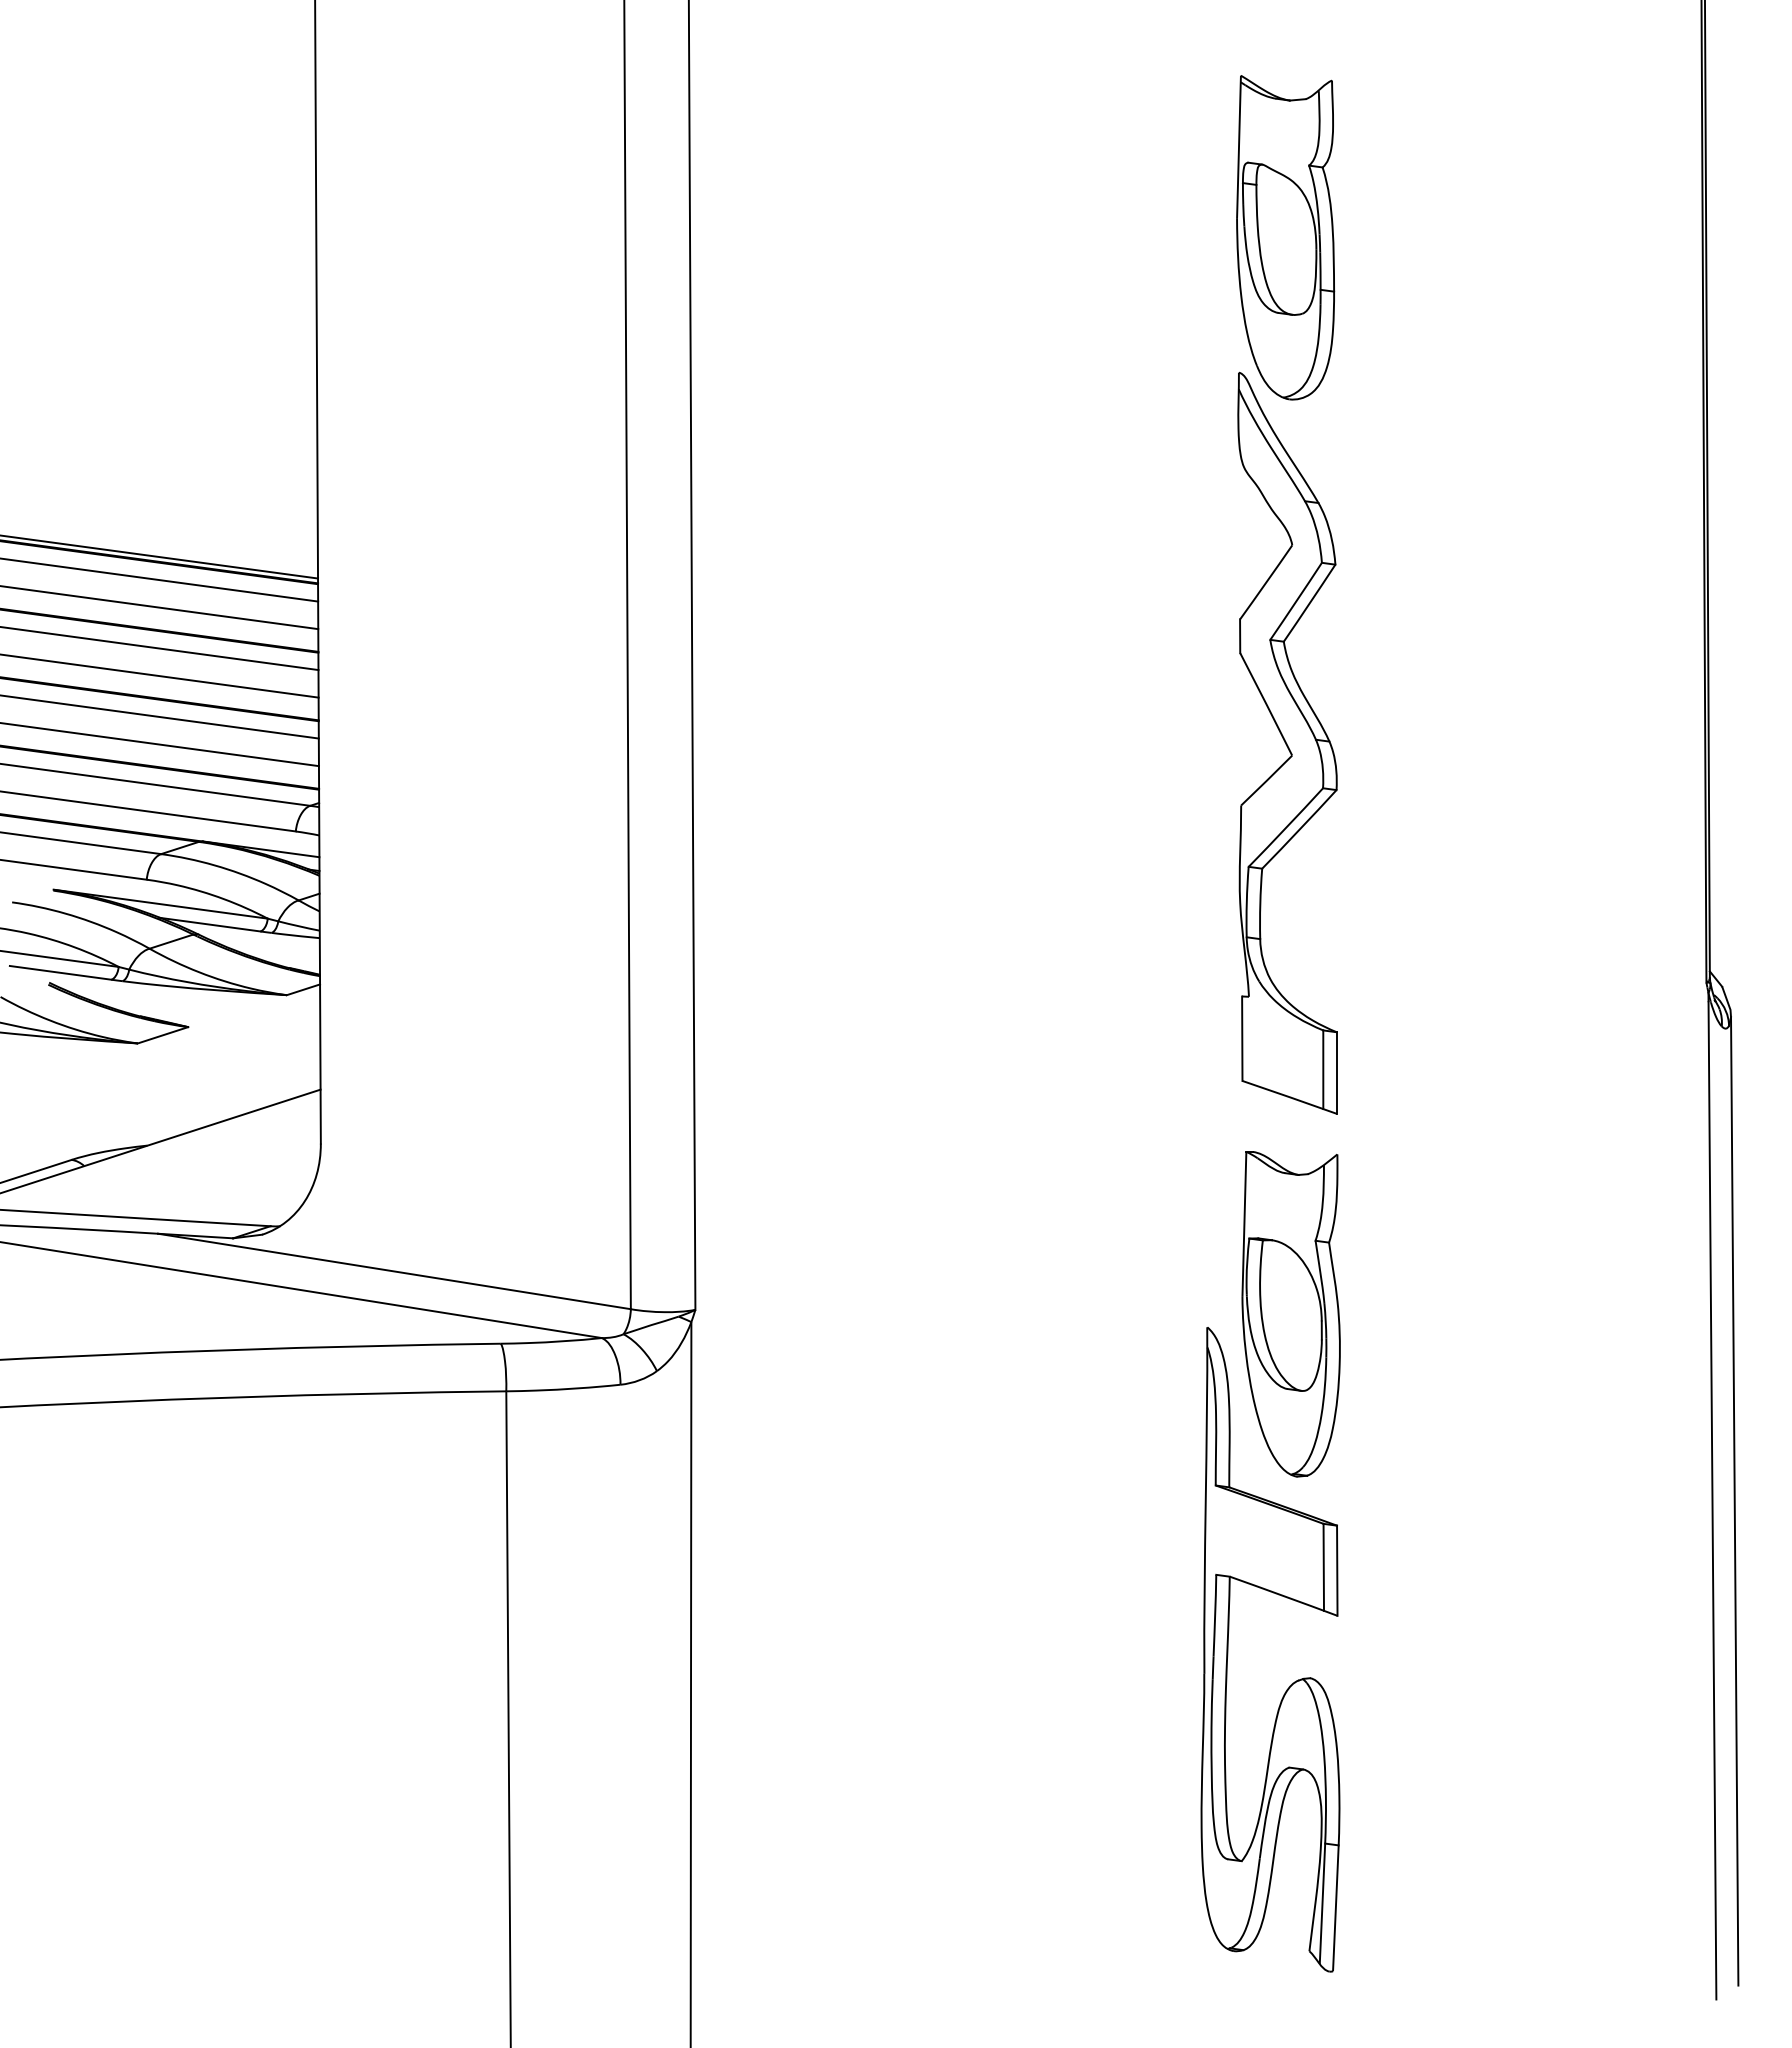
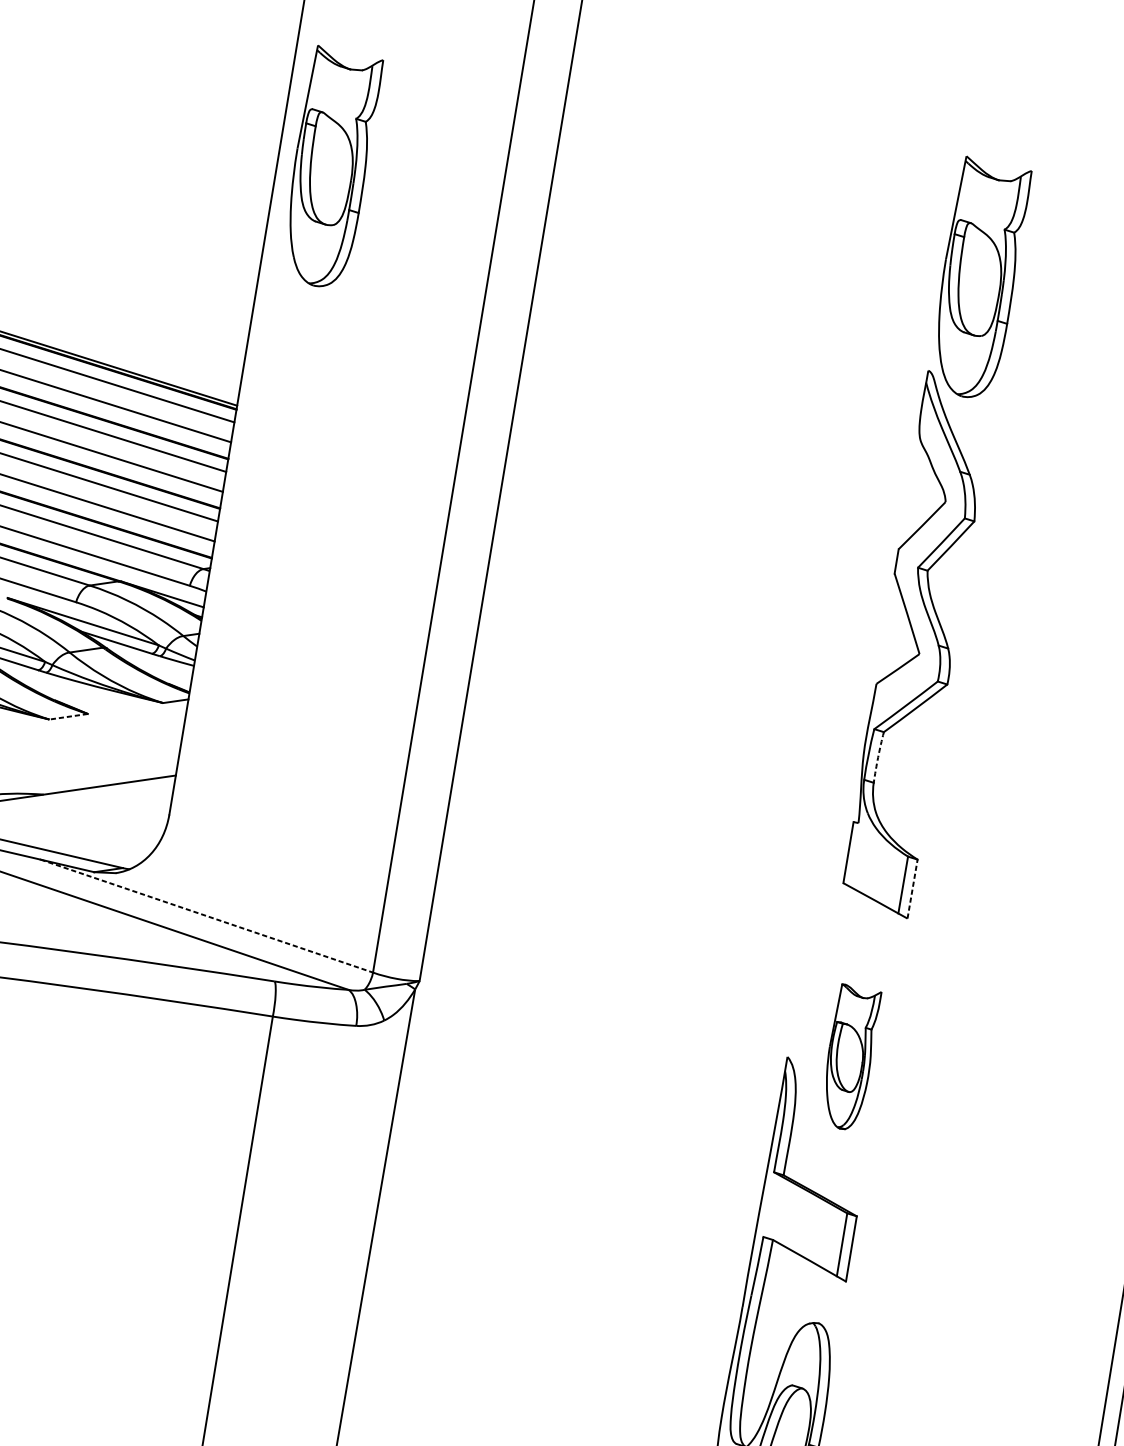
part: (388, 237) -> (330, 167), added
arc: (1260, 903) -> (878, 757), solid -> dashed
line: (162, 1035) -> (68, 716), solid -> dashed
line: (1336, 1073) -> (912, 889), solid -> dashed
line: (395, 1271) -> (207, 916), solid -> dashed
part: (1290, 1314) -> (849, 1057), size x0.6

